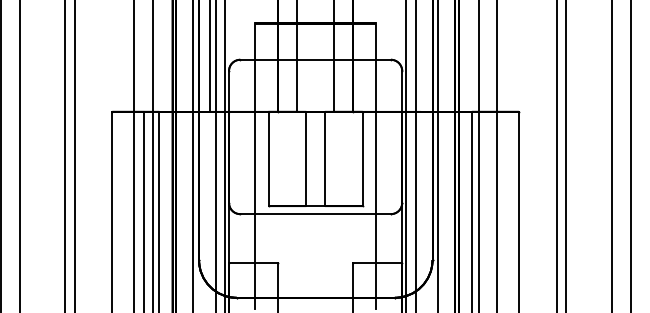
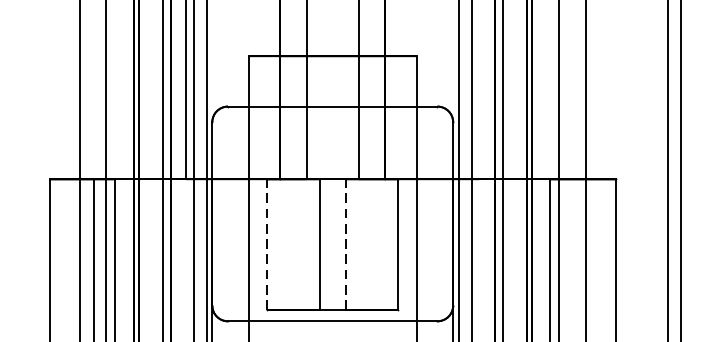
line: (268, 158) -> (267, 243), solid -> dashed
line: (325, 158) -> (346, 243), solid -> dashed

